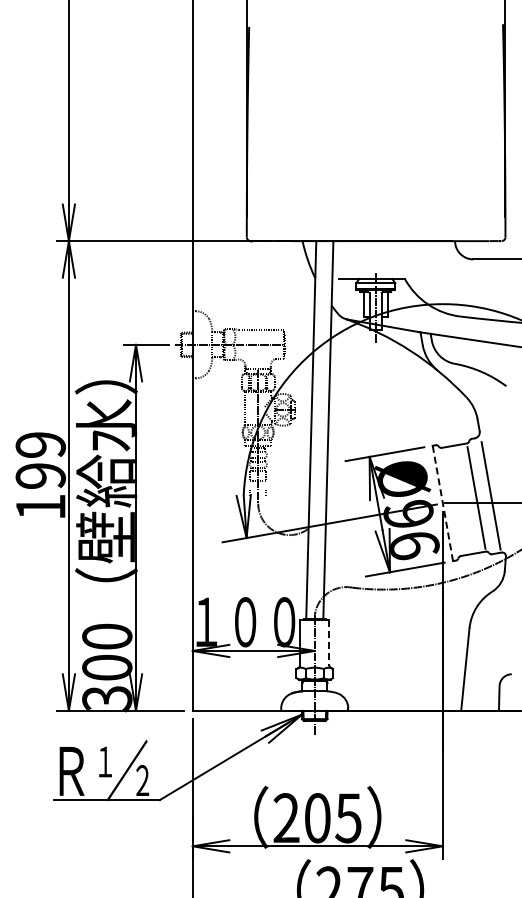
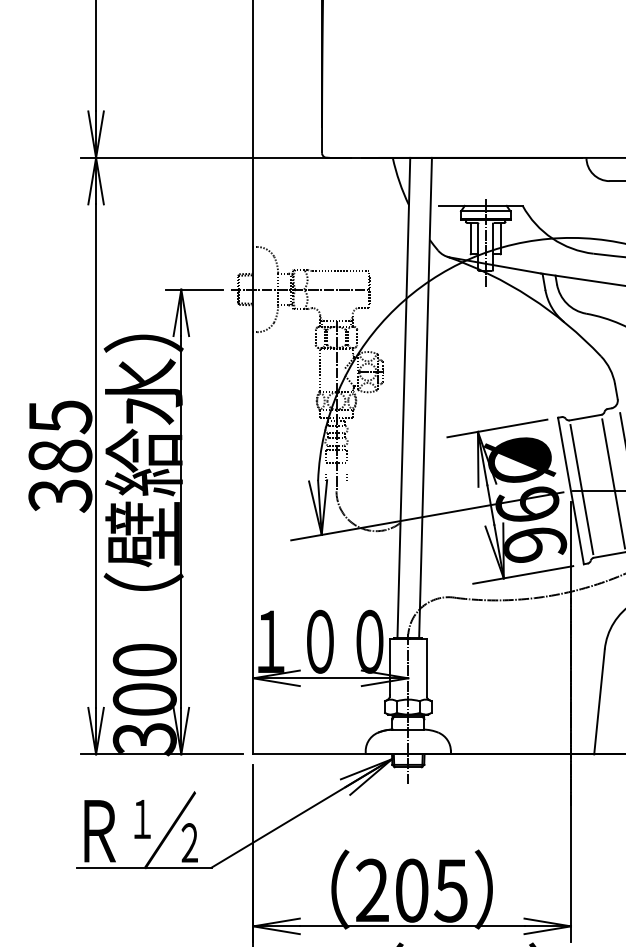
text: (40, 476) -> (60, 456), 199 -> 385
line: (451, 502) -> (581, 489), added
line: (442, 503) -> (570, 491), dashed -> solid
line: (329, 642) -> (427, 667), dashed -> solid

